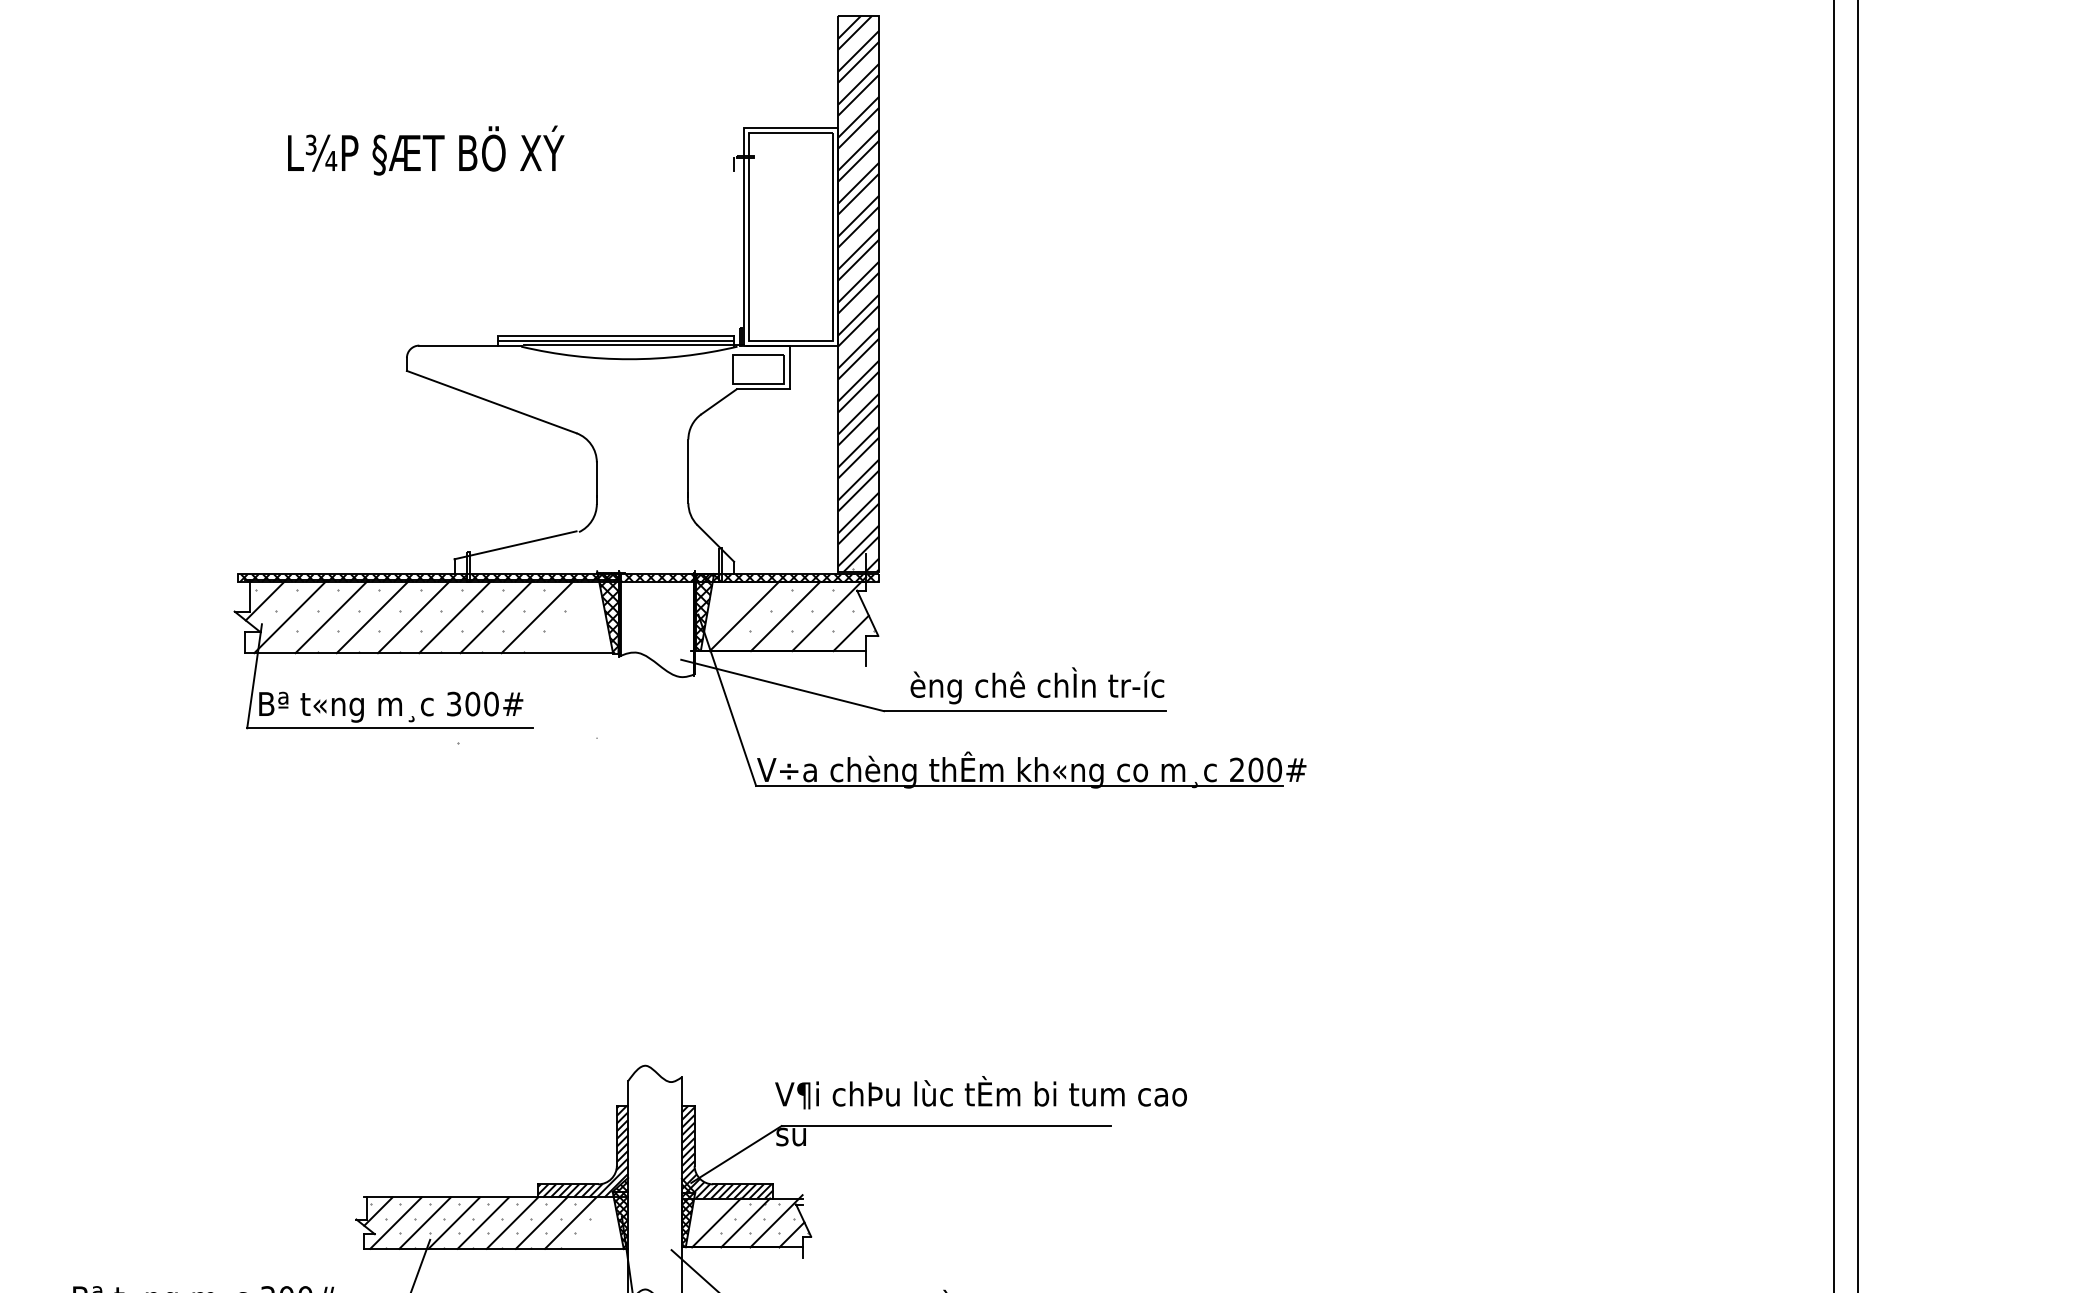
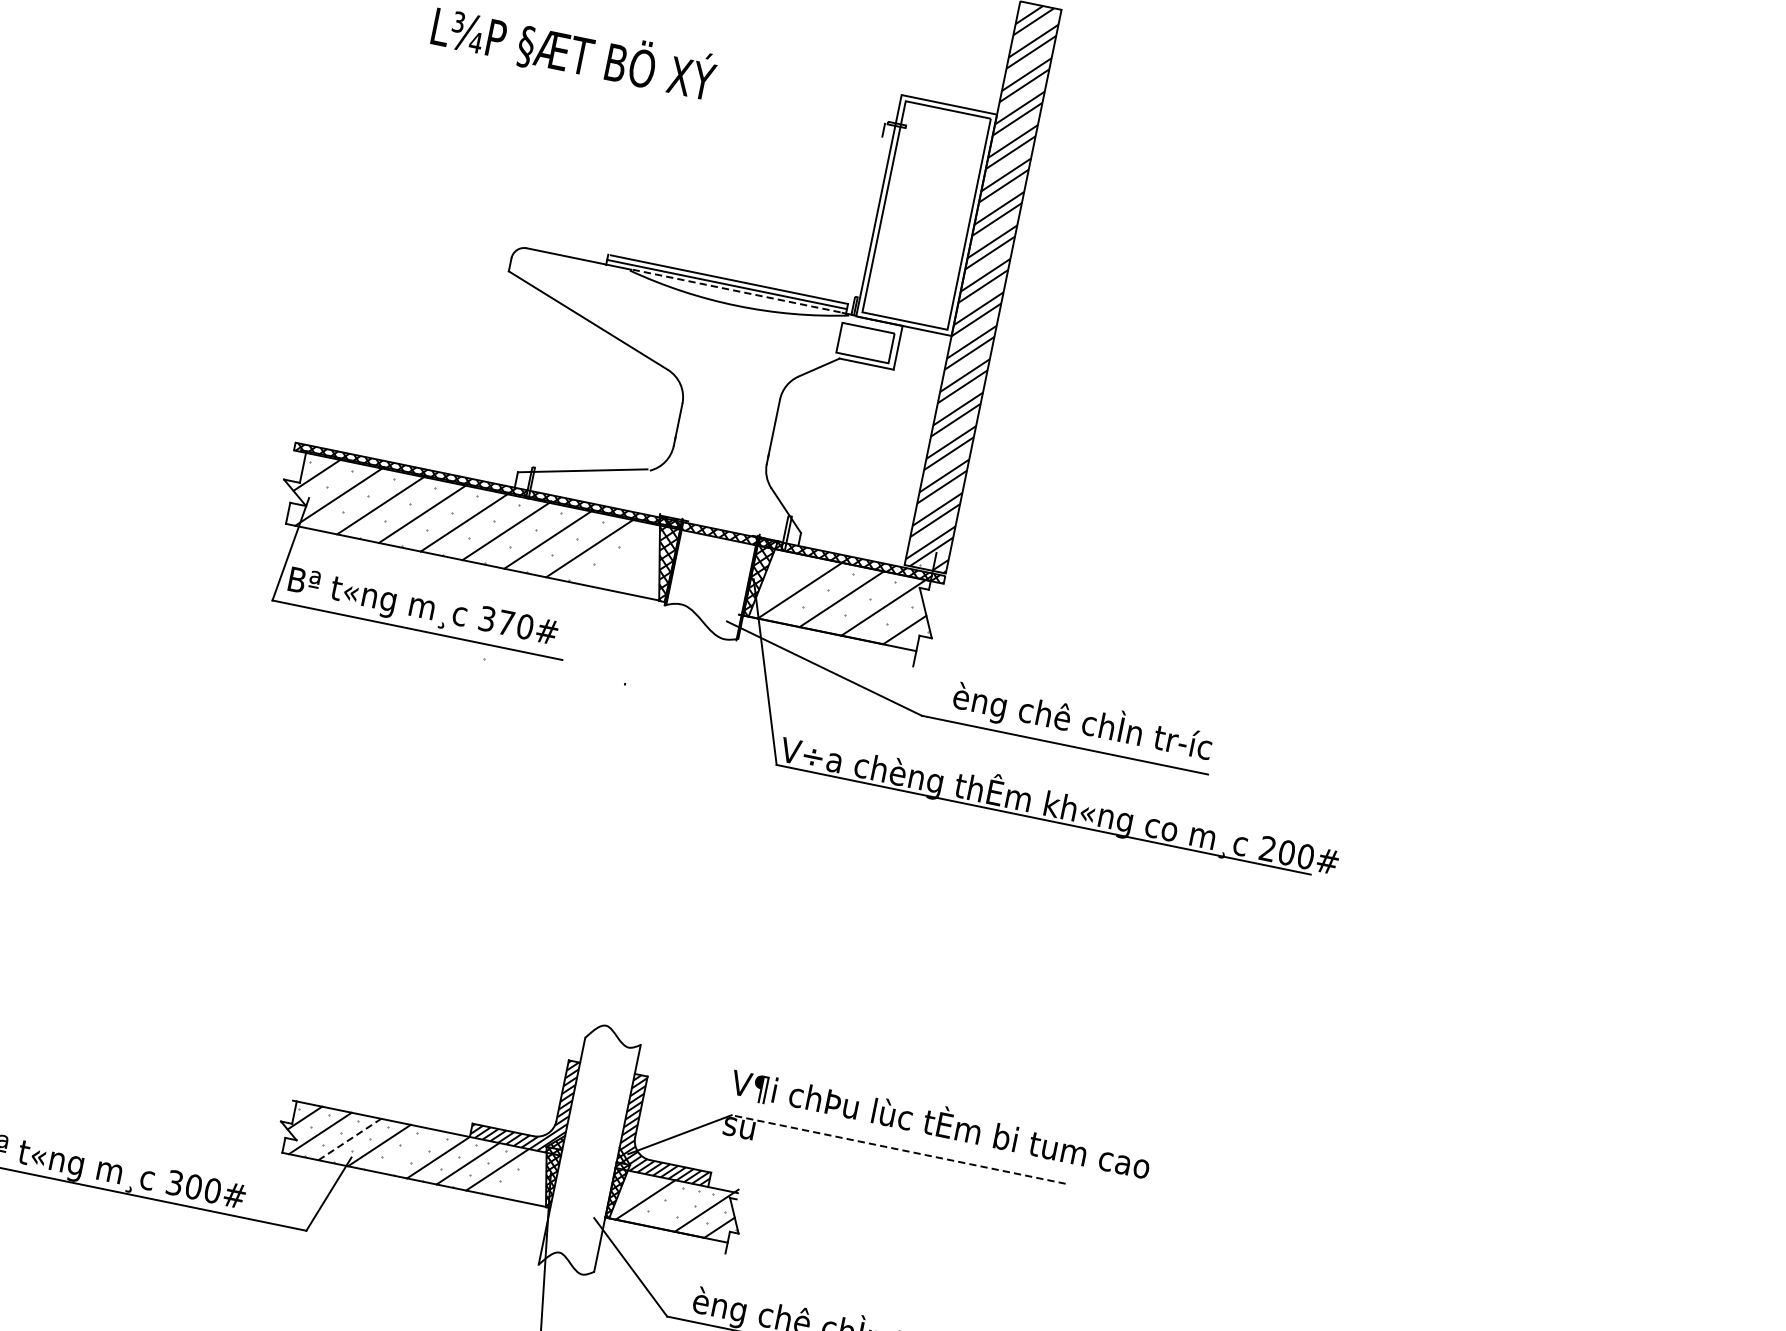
line: (627, 345) -> (737, 291), solid -> dashed
text: (472, 703) -> (506, 622), 300# -> 370#
line: (946, 1126) -> (898, 1150), solid -> dashed
line: (425, 1222) -> (350, 1138), solid -> dashed
line: (483, 1222) -> (409, 1150), removed
line: (745, 1222) -> (674, 1205), removed

